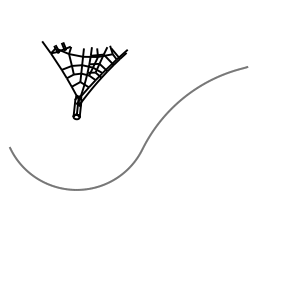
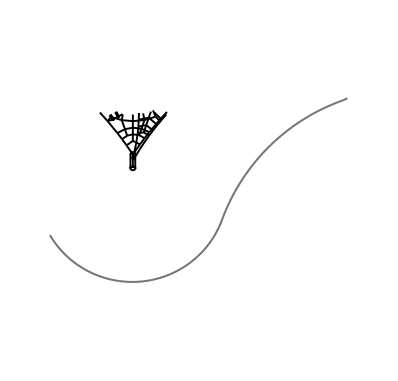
part: (81, 81) -> (133, 140), size x0.6

